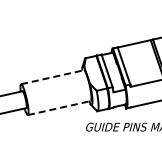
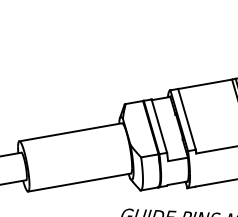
line: (53, 77) -> (72, 132), dashed -> solid
line: (59, 107) -> (79, 181), dashed -> solid

